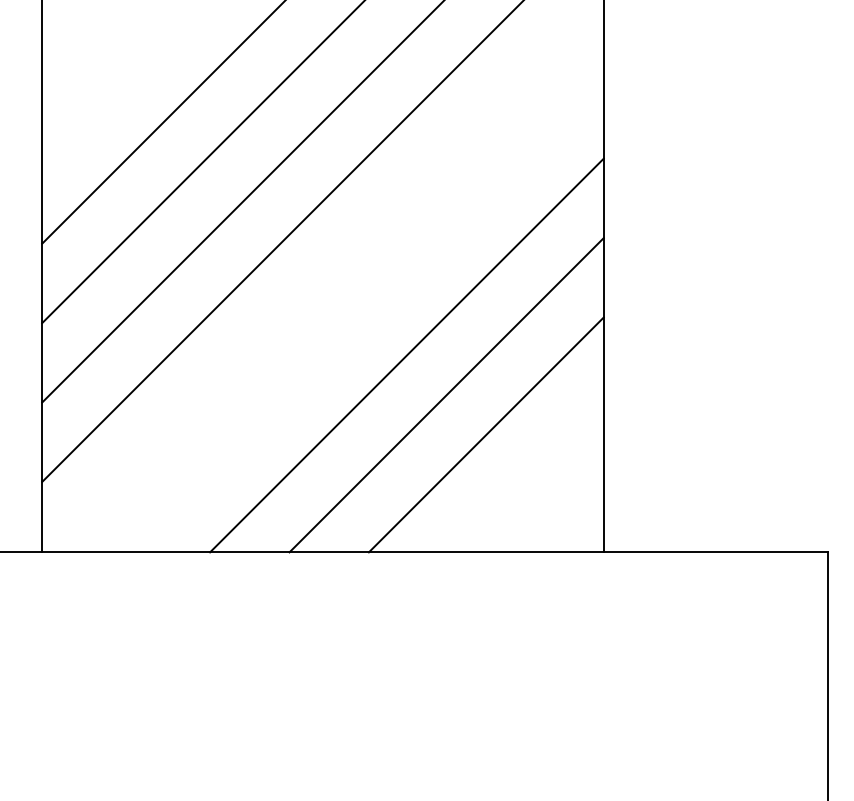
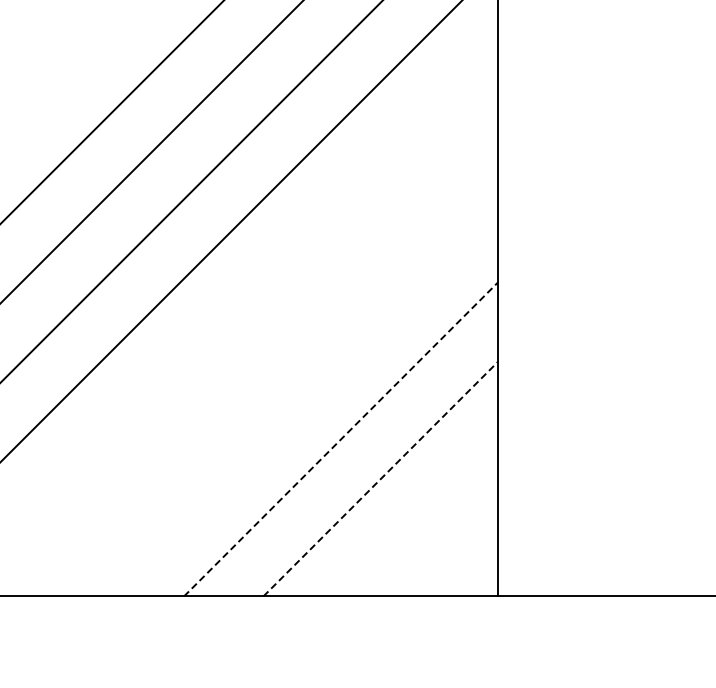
line: (406, 355) -> (301, 399), removed
line: (446, 394) -> (341, 438), solid -> dashed
line: (486, 434) -> (381, 478), solid -> dashed

